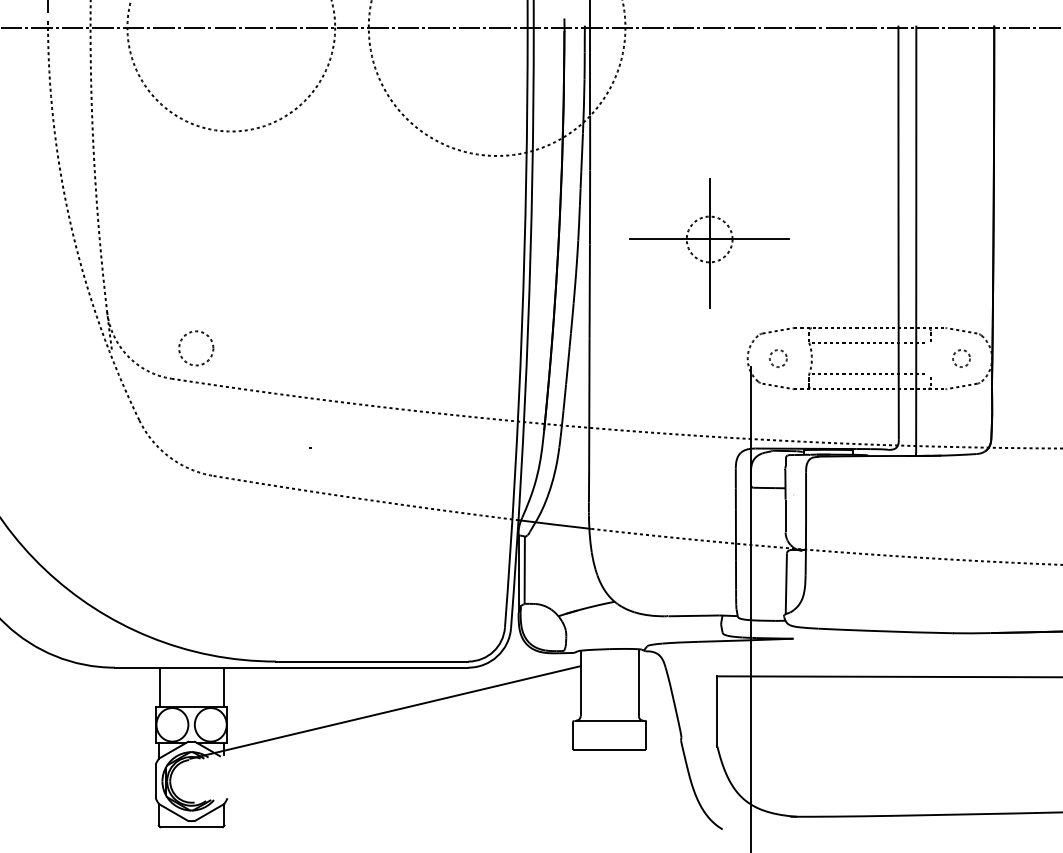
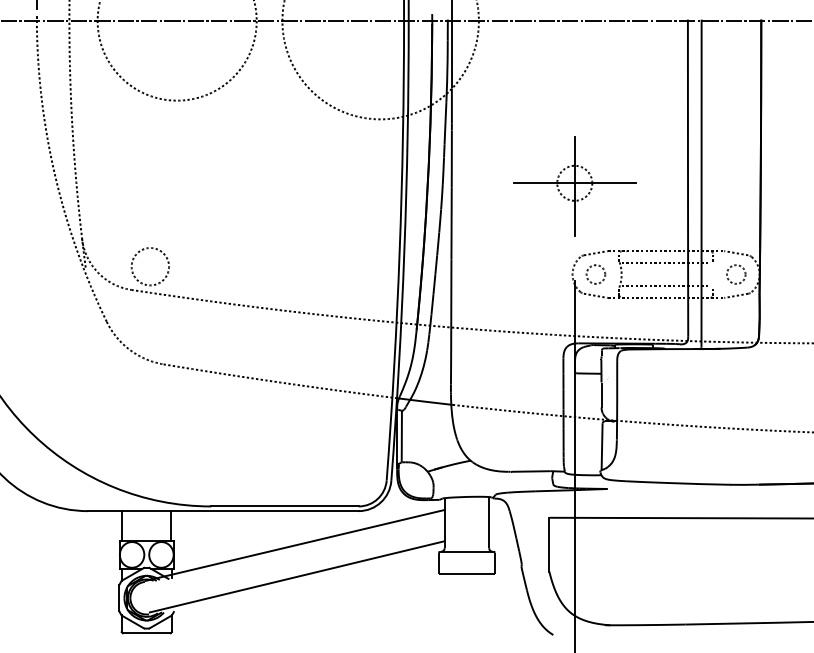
part: (709, 243) -> (574, 186), moved
circle: (195, 347) -> (149, 266), size x1.43
circle: (778, 358) -> (596, 274), size x1.43
circle: (961, 358) -> (736, 274), size x1.43
line: (387, 753) -> (296, 576), added

